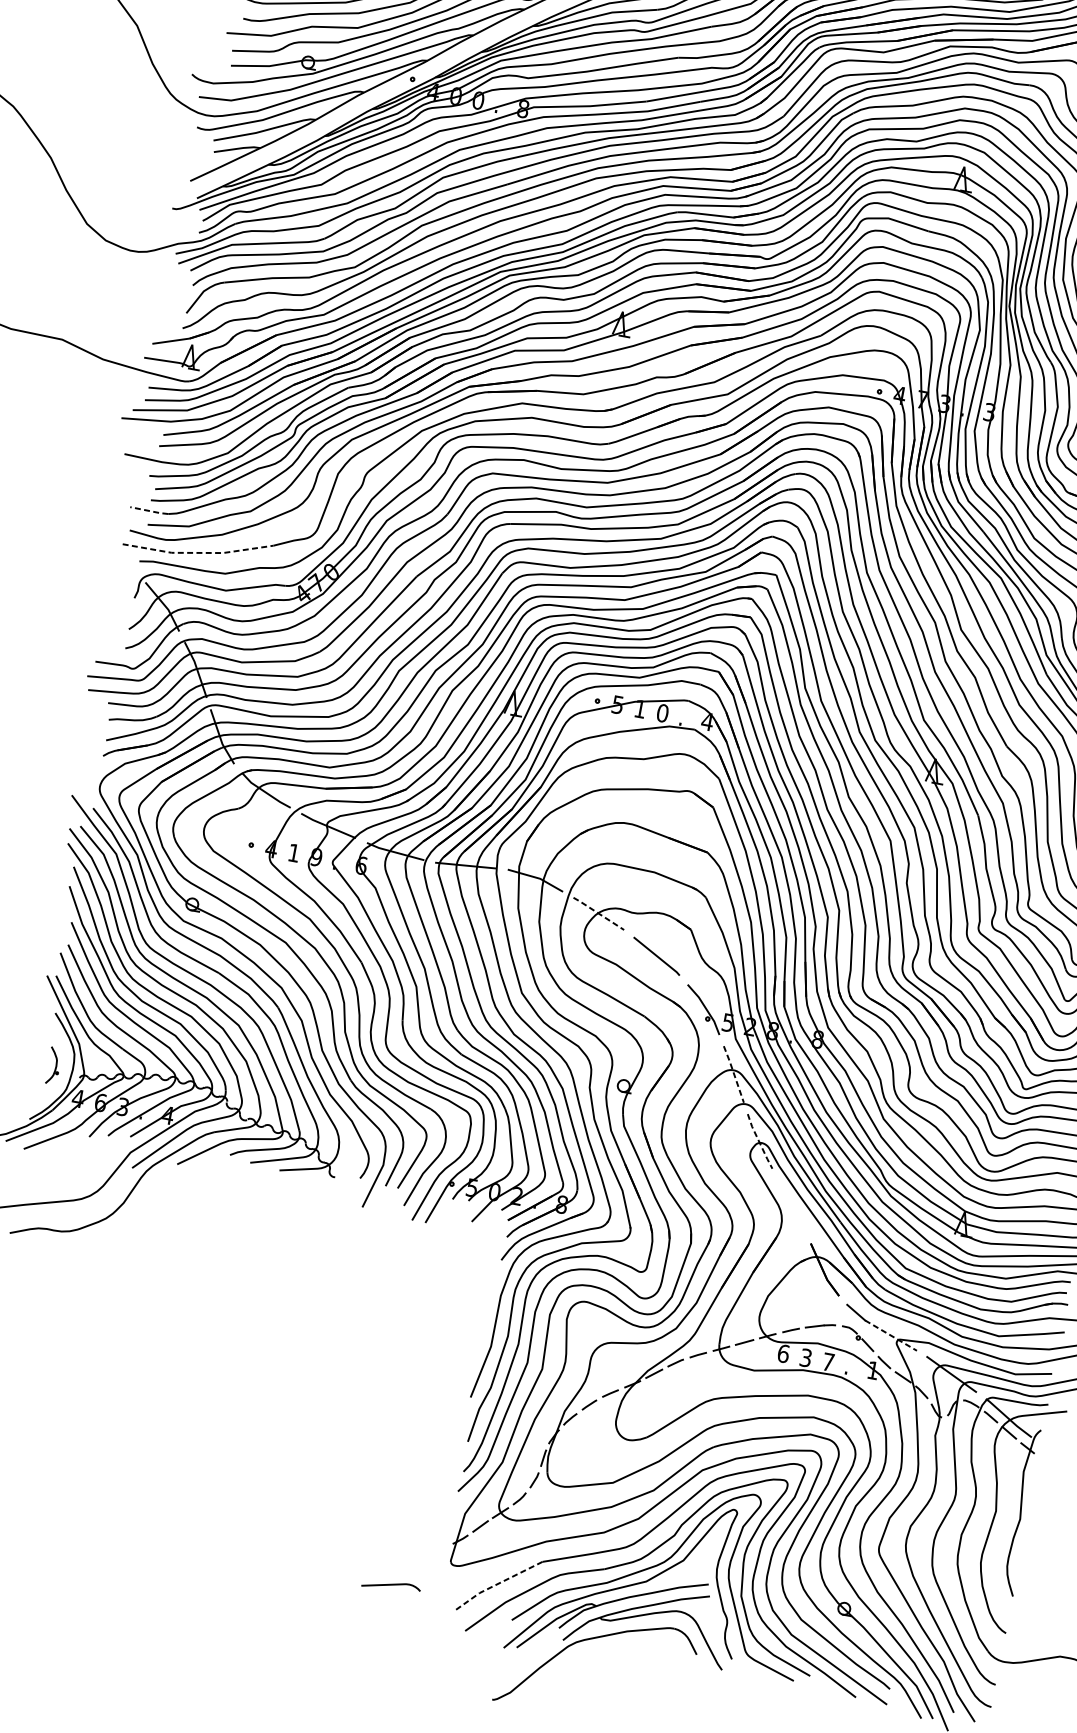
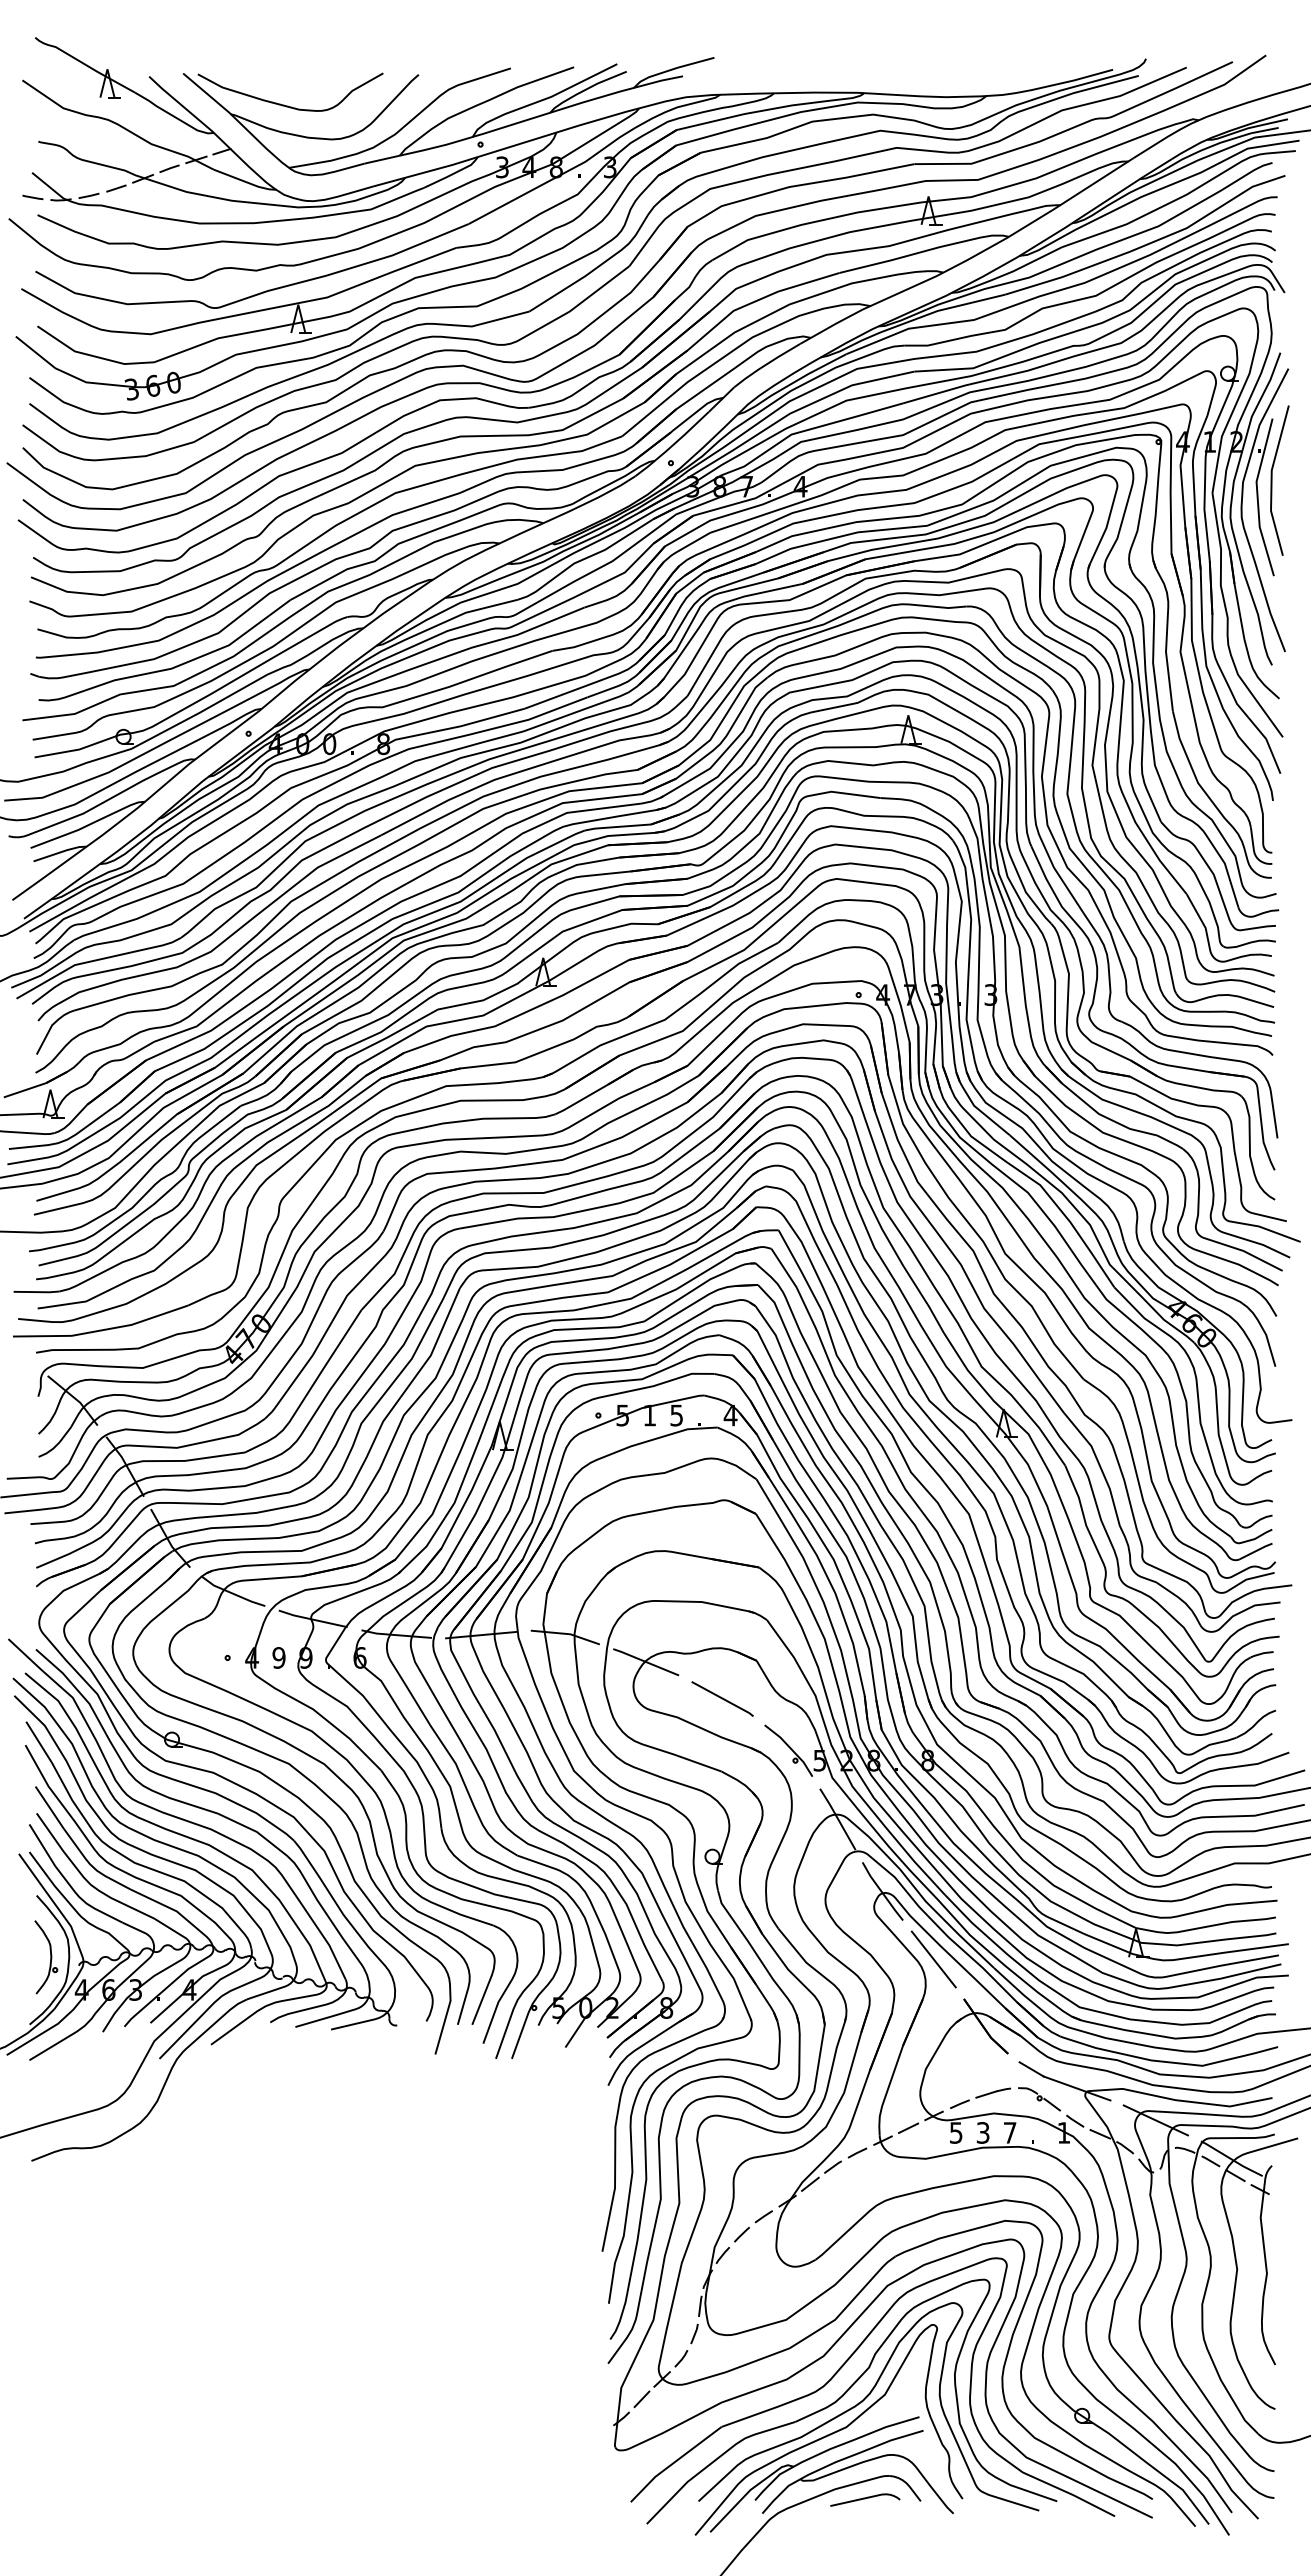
line: (149, 511) -> (36, 1292), dashed -> solid
line: (198, 553) -> (102, 1330), dashed -> solid
text: (662, 713) -> (676, 1415), 0 -> 5
text: (293, 852) -> (278, 1657), 1 -> 9
line: (598, 913) -> (645, 1661), dashed -> solid
part: (53, 1066) -> (46, 1957), size x1.67
line: (734, 1074) -> (838, 1819), dashed -> solid
line: (758, 1142) -> (881, 1892), dashed -> solid
line: (791, 1205) -> (933, 1959), added
line: (891, 1335) -> (1077, 2088), dashed -> solid
text: (783, 1353) -> (955, 2132), 6 -> 5
line: (496, 1584) -> (673, 2463), dashed -> solid
curve: (391, 1585) -> (865, 2499), moved

